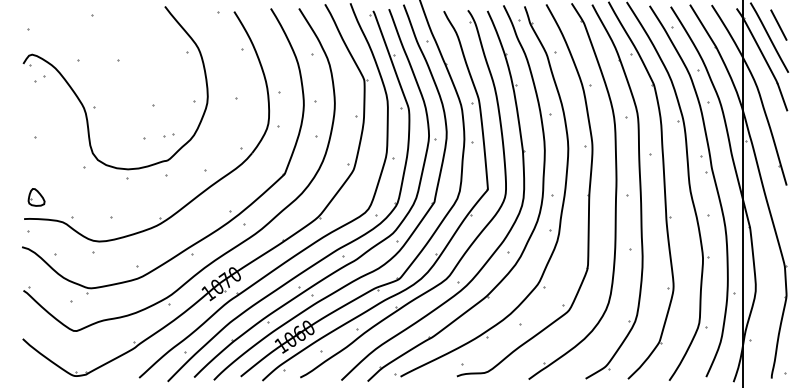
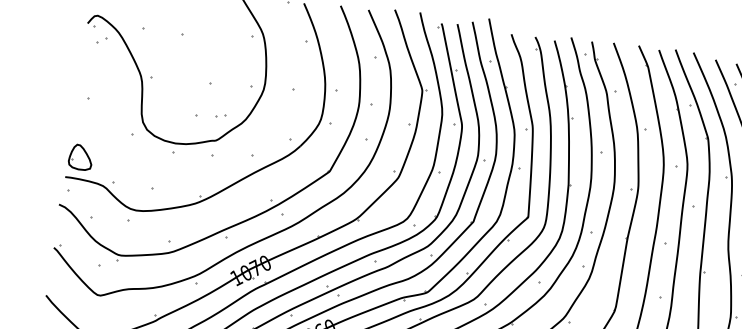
part: (36, 197) -> (80, 157), size x1.43

